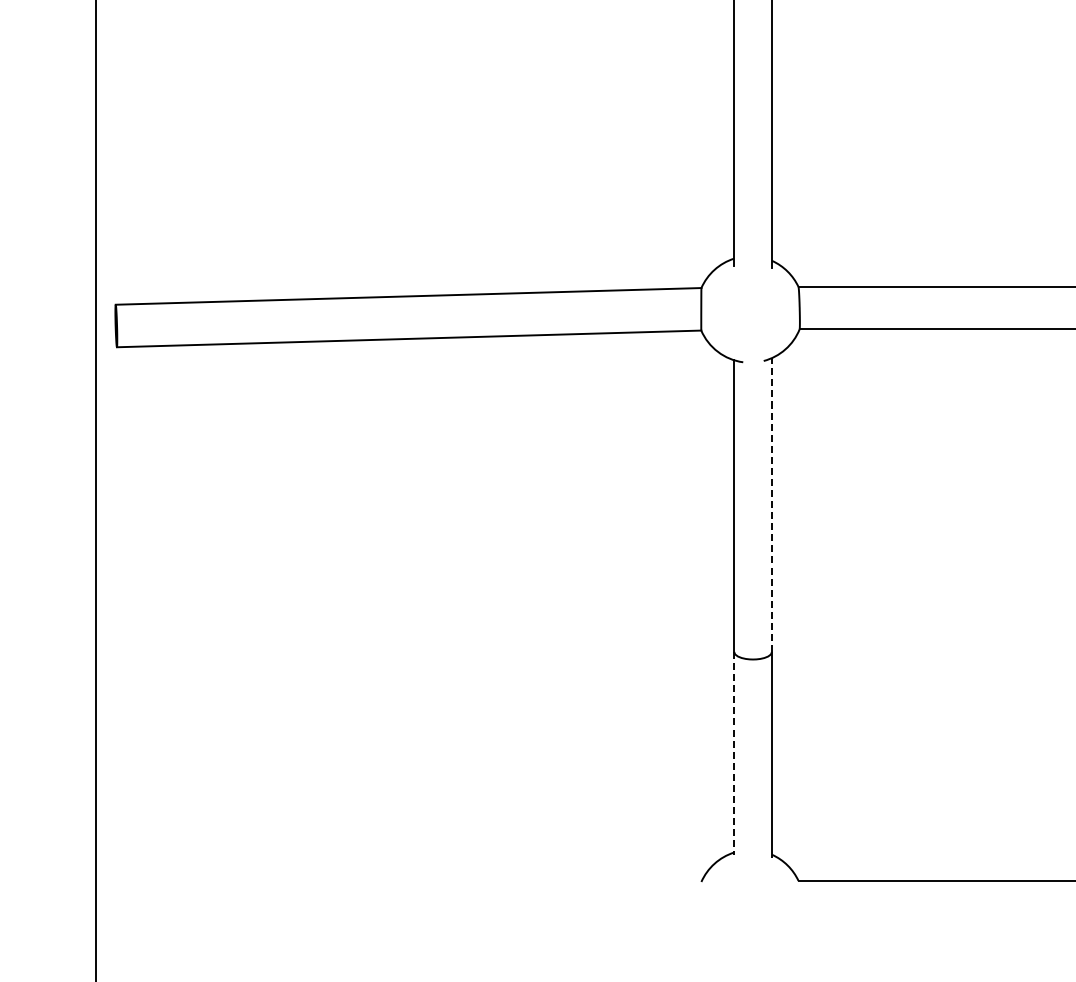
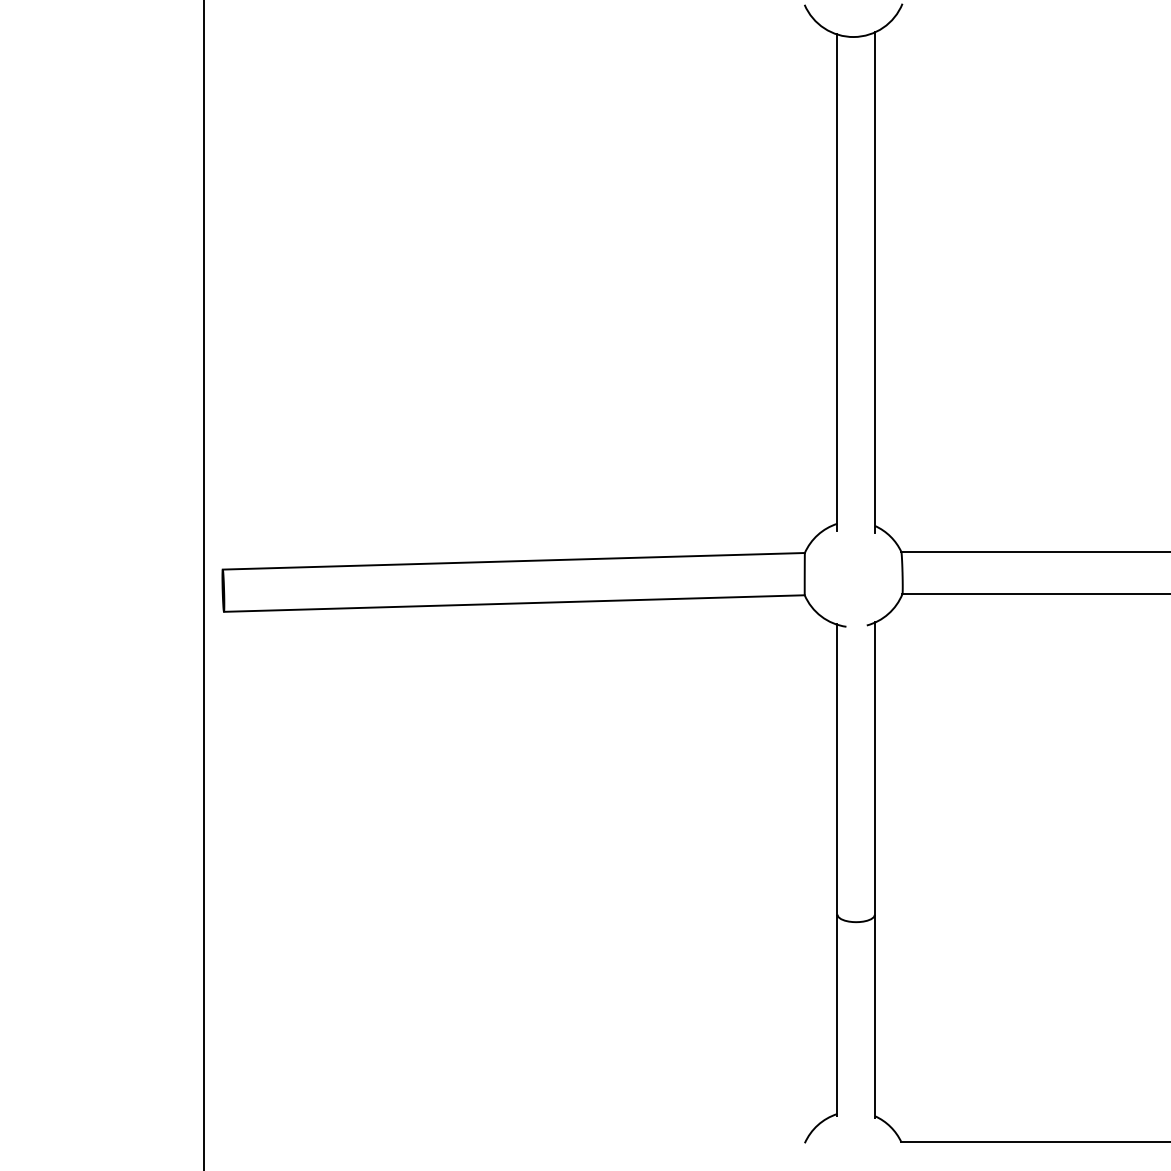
line: (771, 504) -> (874, 768), dashed -> solid
line: (734, 754) -> (837, 1016), dashed -> solid

